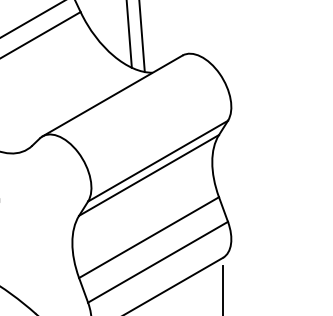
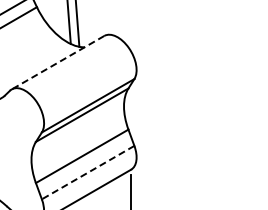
line: (111, 95) -> (57, 62), solid -> dashed
line: (157, 262) -> (87, 172), solid -> dashed

